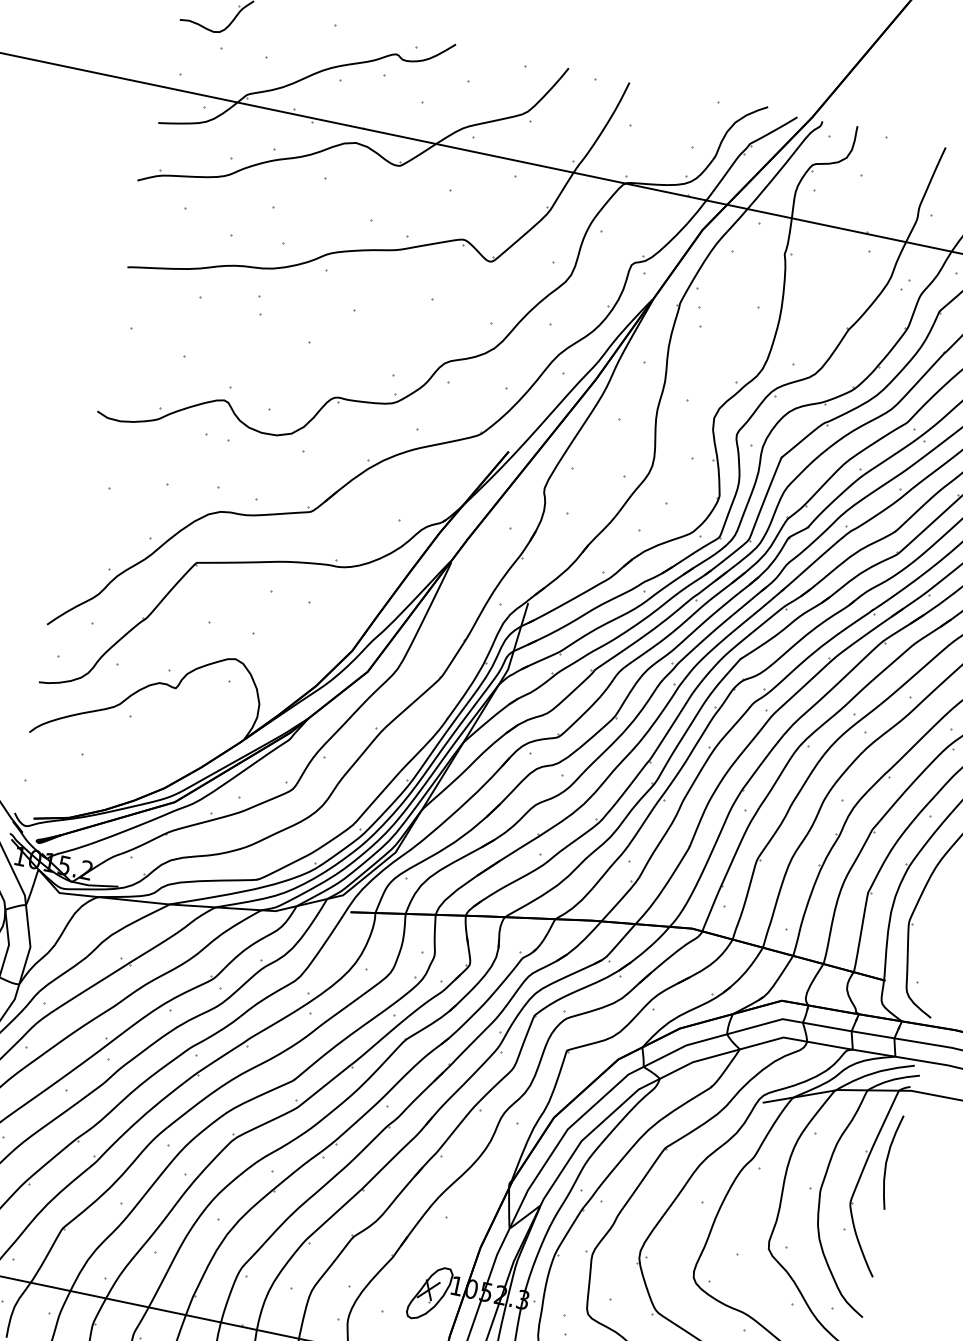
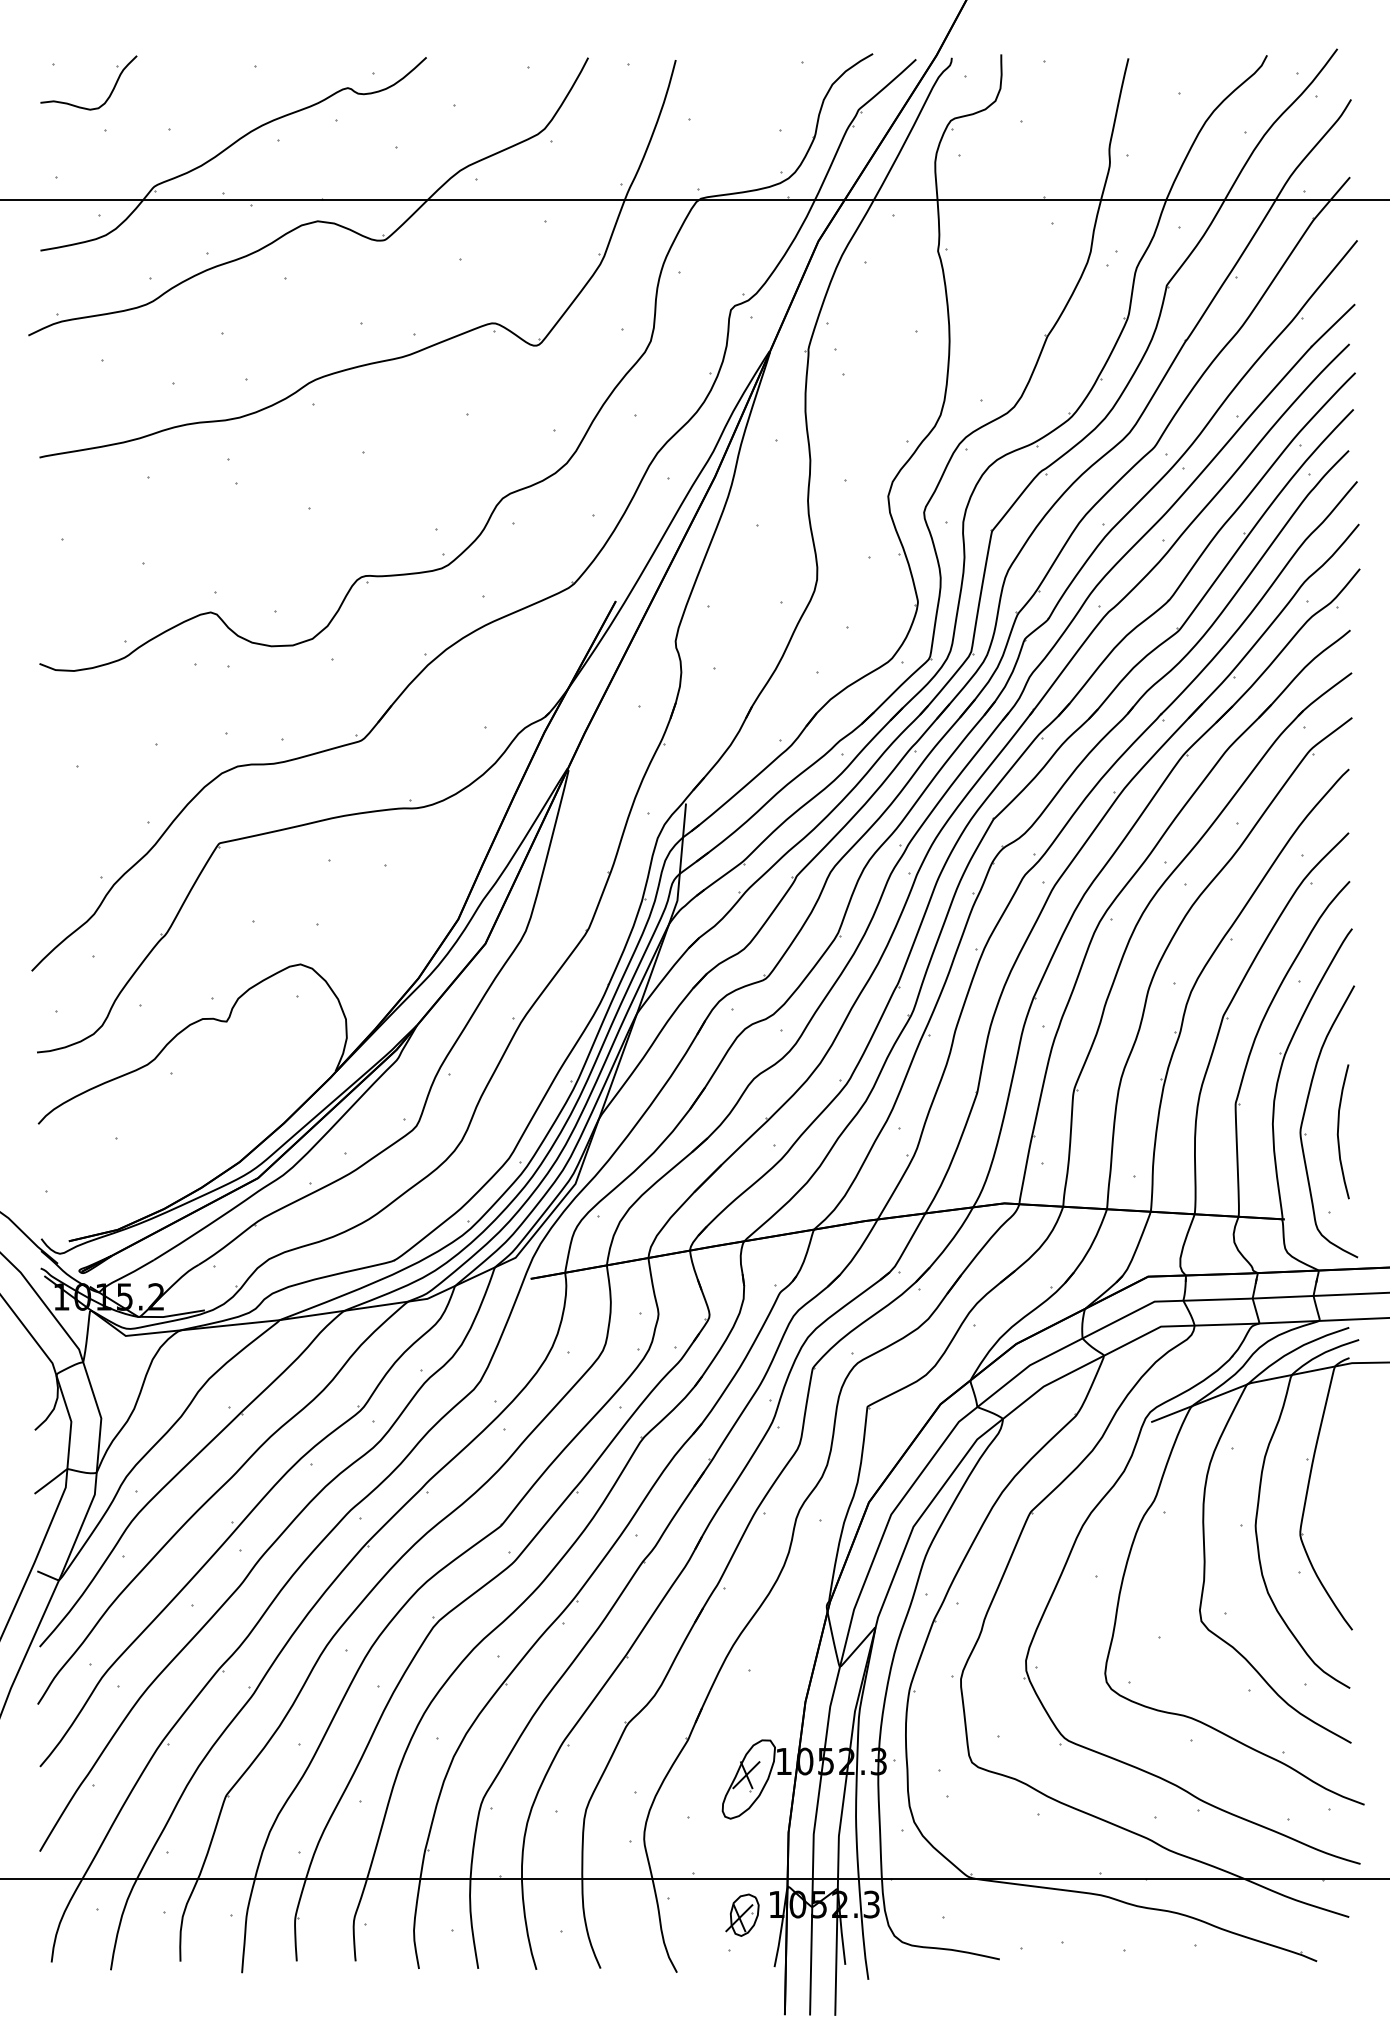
curve: (887, 1161) -> (1338, 1131), moved

